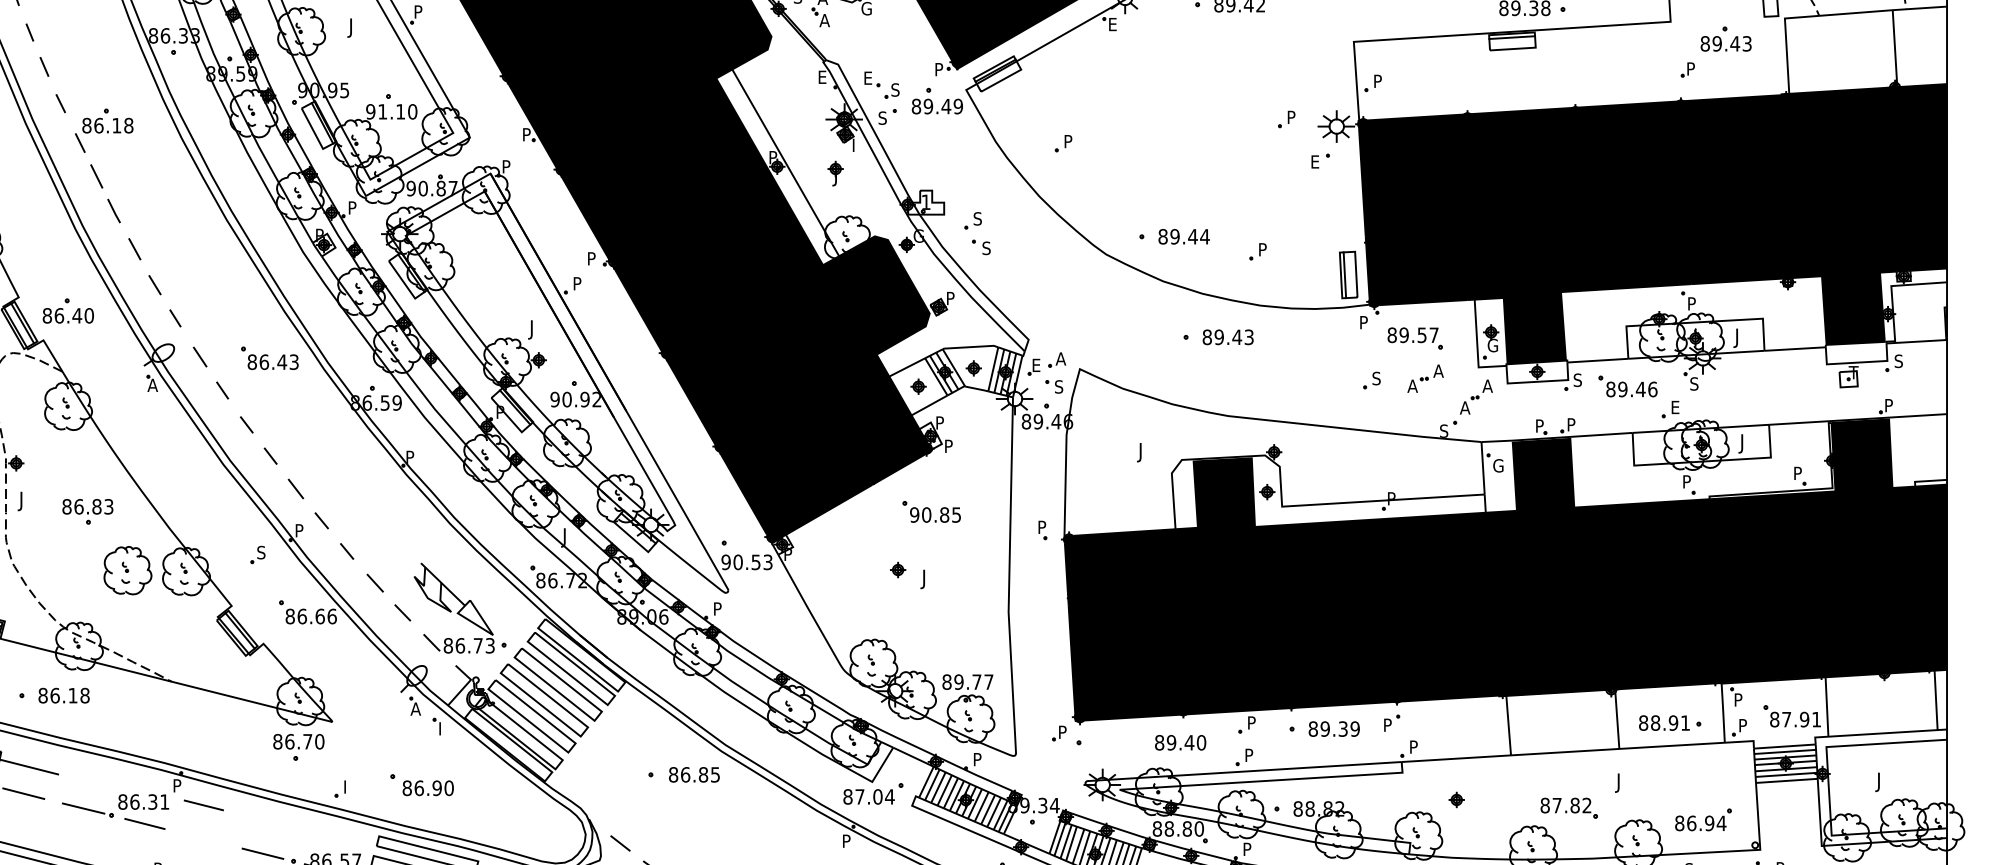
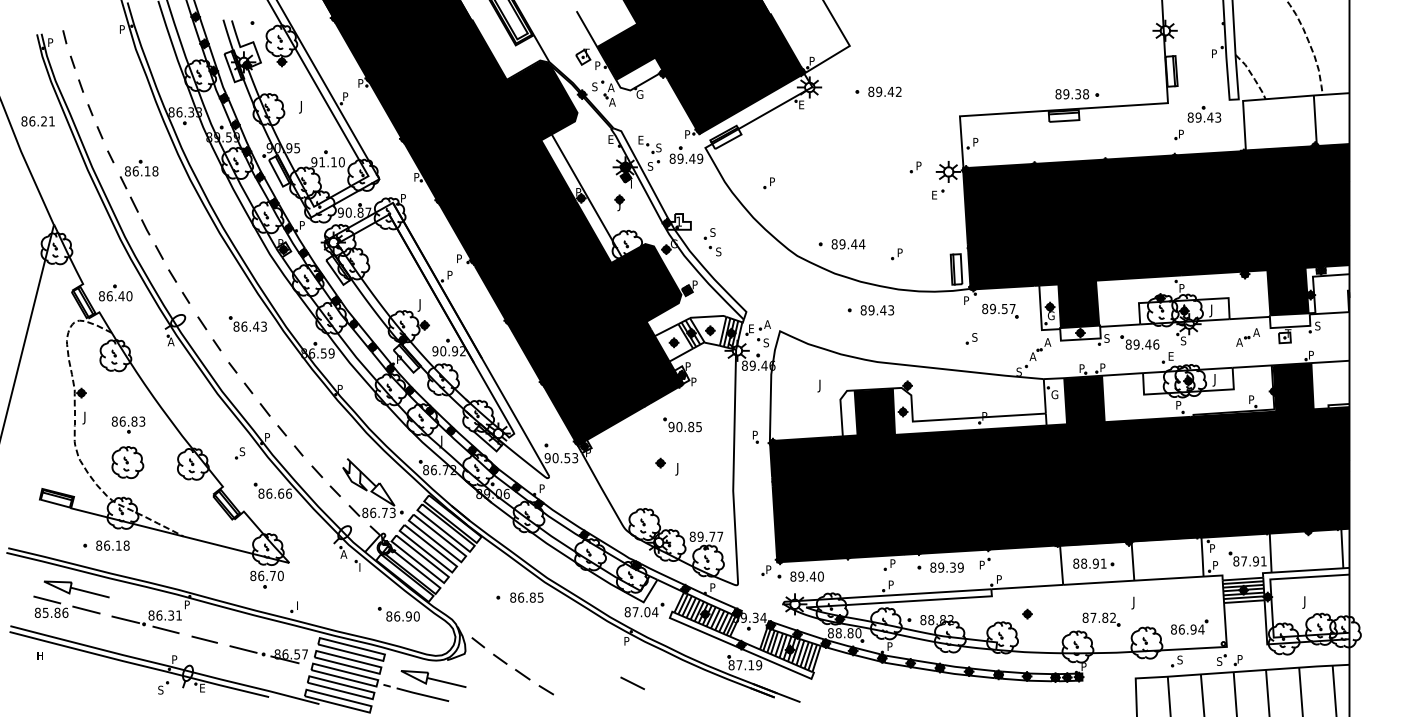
part: (1424, 378) -> (1247, 337), moved
part: (127, 570) -> (127, 462), moved
part: (1669, 722) -> (1093, 563), moved
text: (1179, 742) -> (806, 576), moved
part: (421, 785) -> (398, 614), moved
line: (203, 805) -> (204, 639), moved

